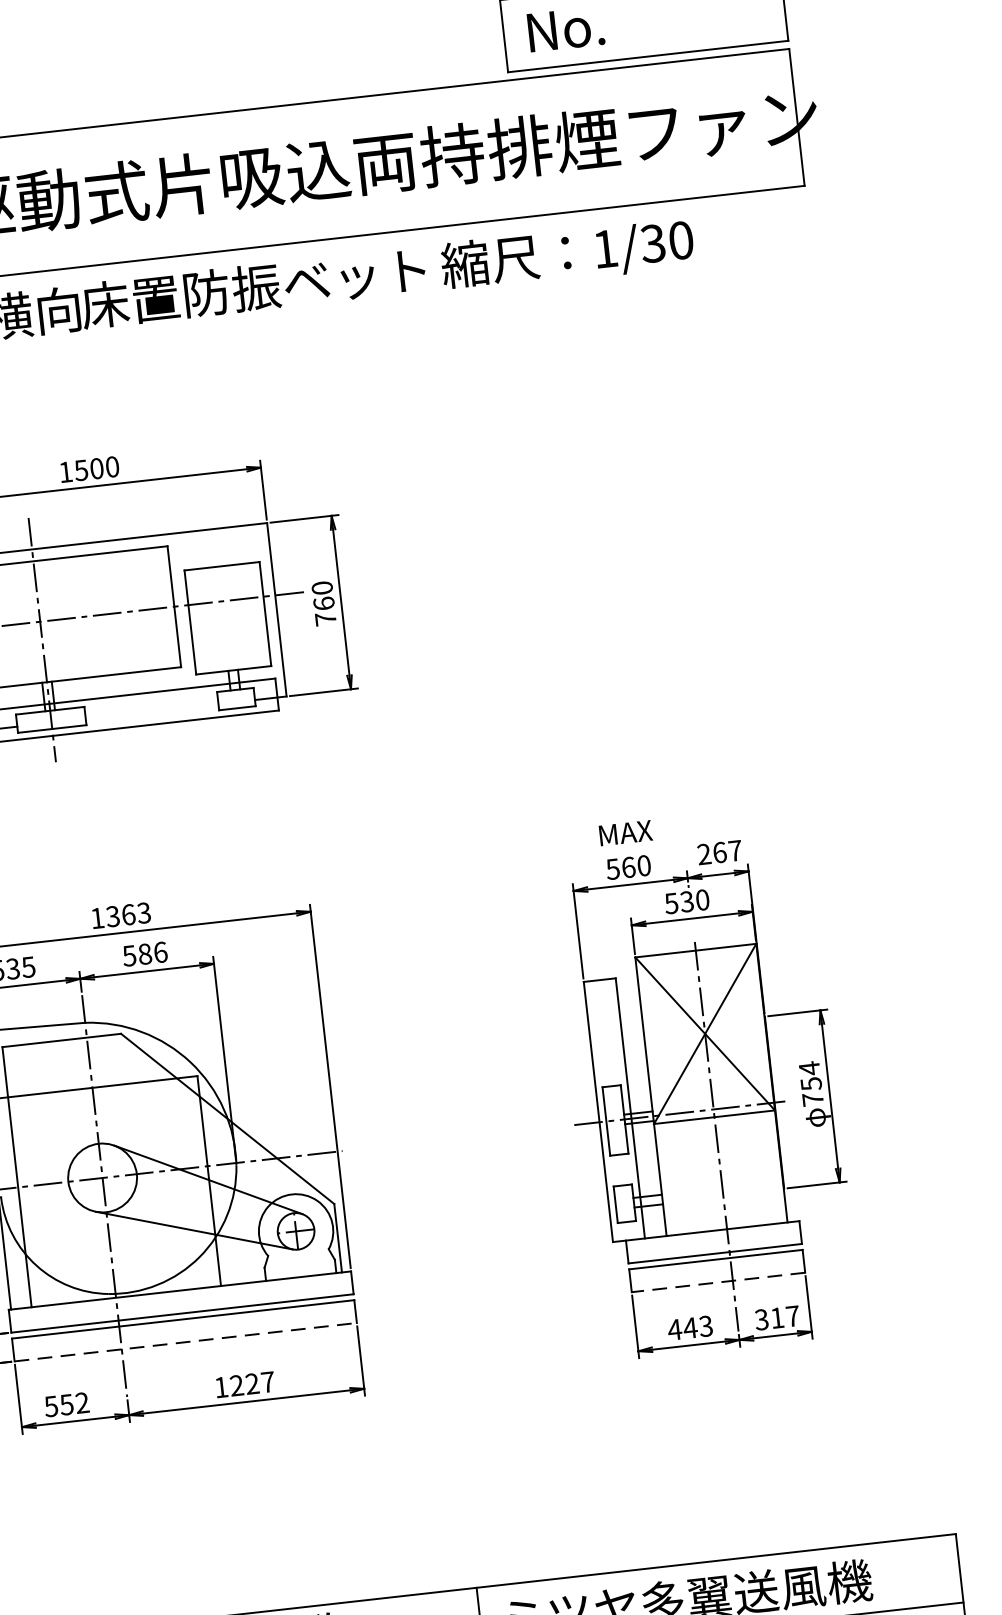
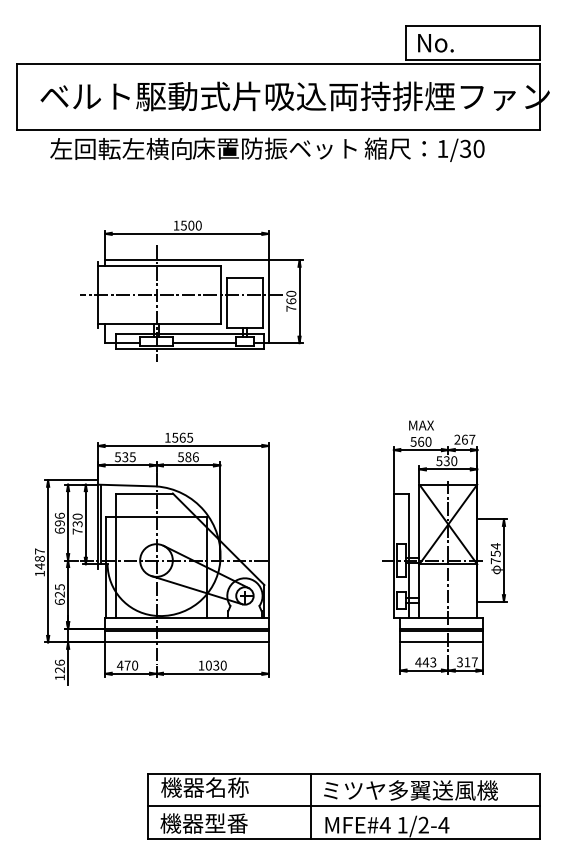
line: (152, 712) -> (204, 343), added
text: (127, 912) -> (182, 436), 1363 -> 1565
line: (716, 1282) -> (440, 642), dashed -> solid
line: (186, 1342) -> (187, 642), dashed -> solid
text: (250, 1383) -> (215, 665), 1227 -> 1030
text: (66, 1404) -> (127, 665), 552 -> 470

